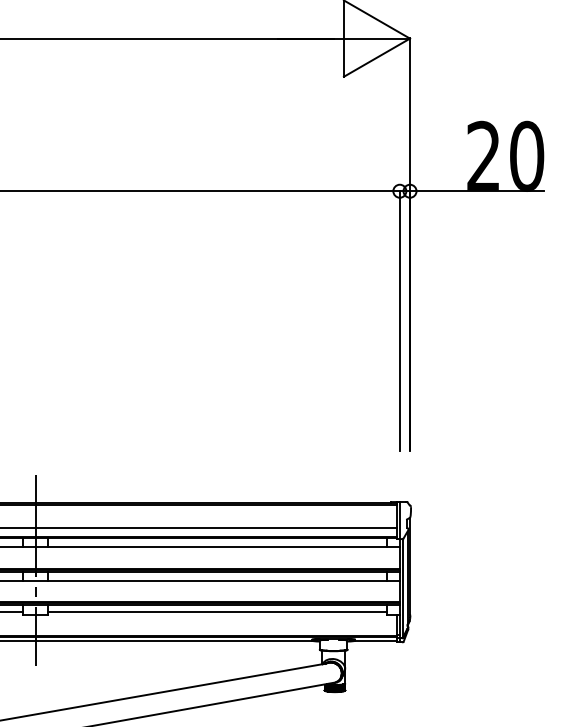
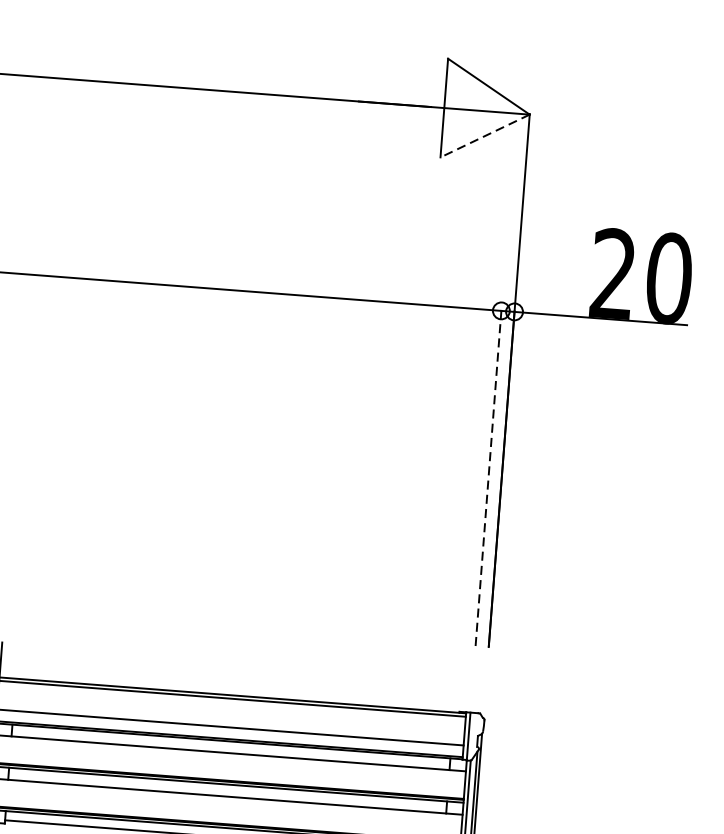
line: (376, 57) -> (484, 135), solid -> dashed
line: (399, 320) -> (488, 477), solid -> dashed

